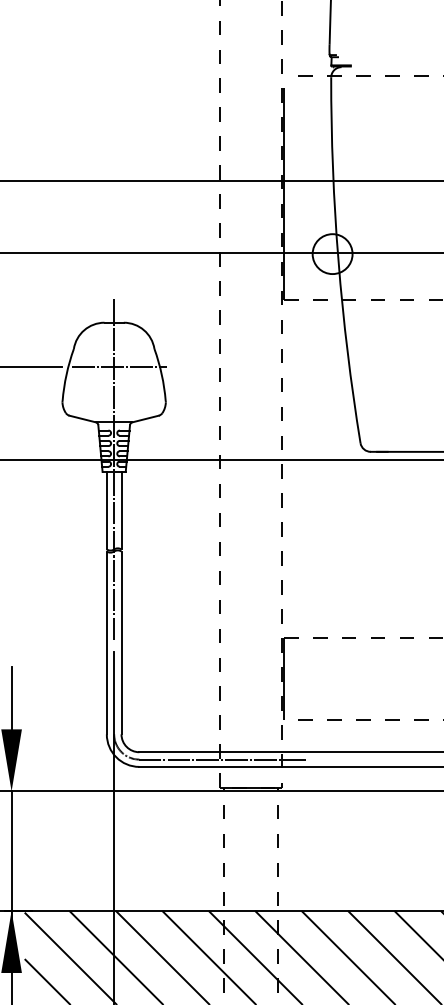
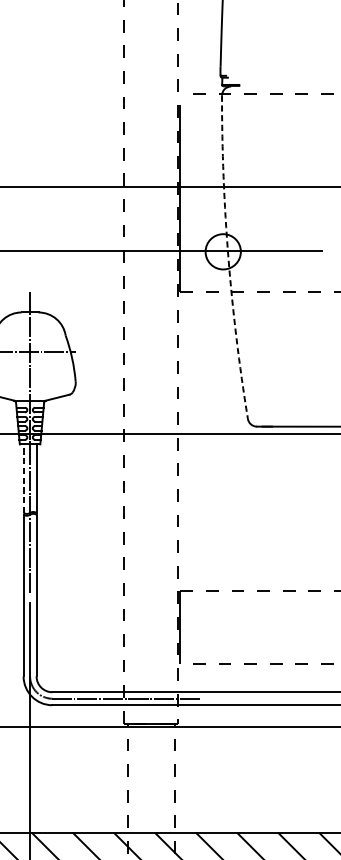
arc: (338, 260) -> (228, 257), solid -> dashed
line: (106, 510) -> (23, 478), solid -> dashed

